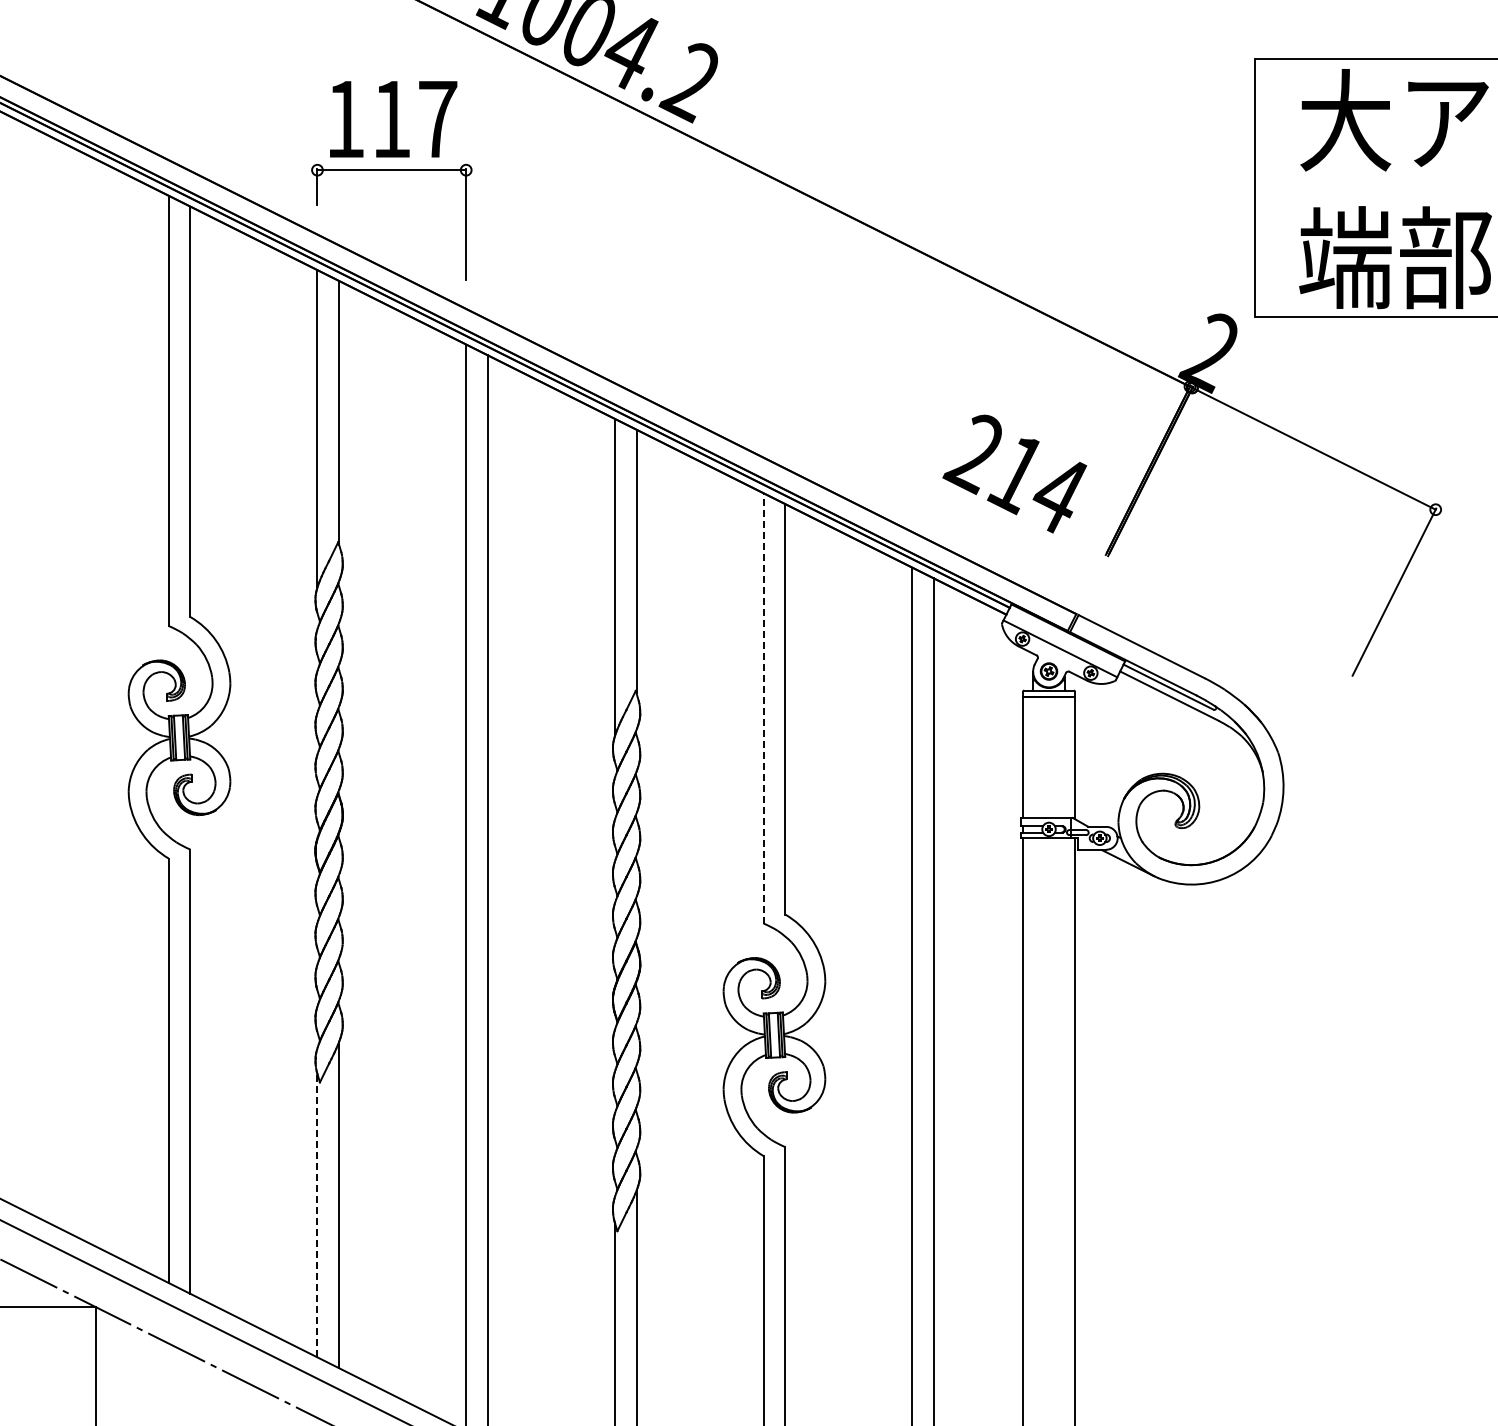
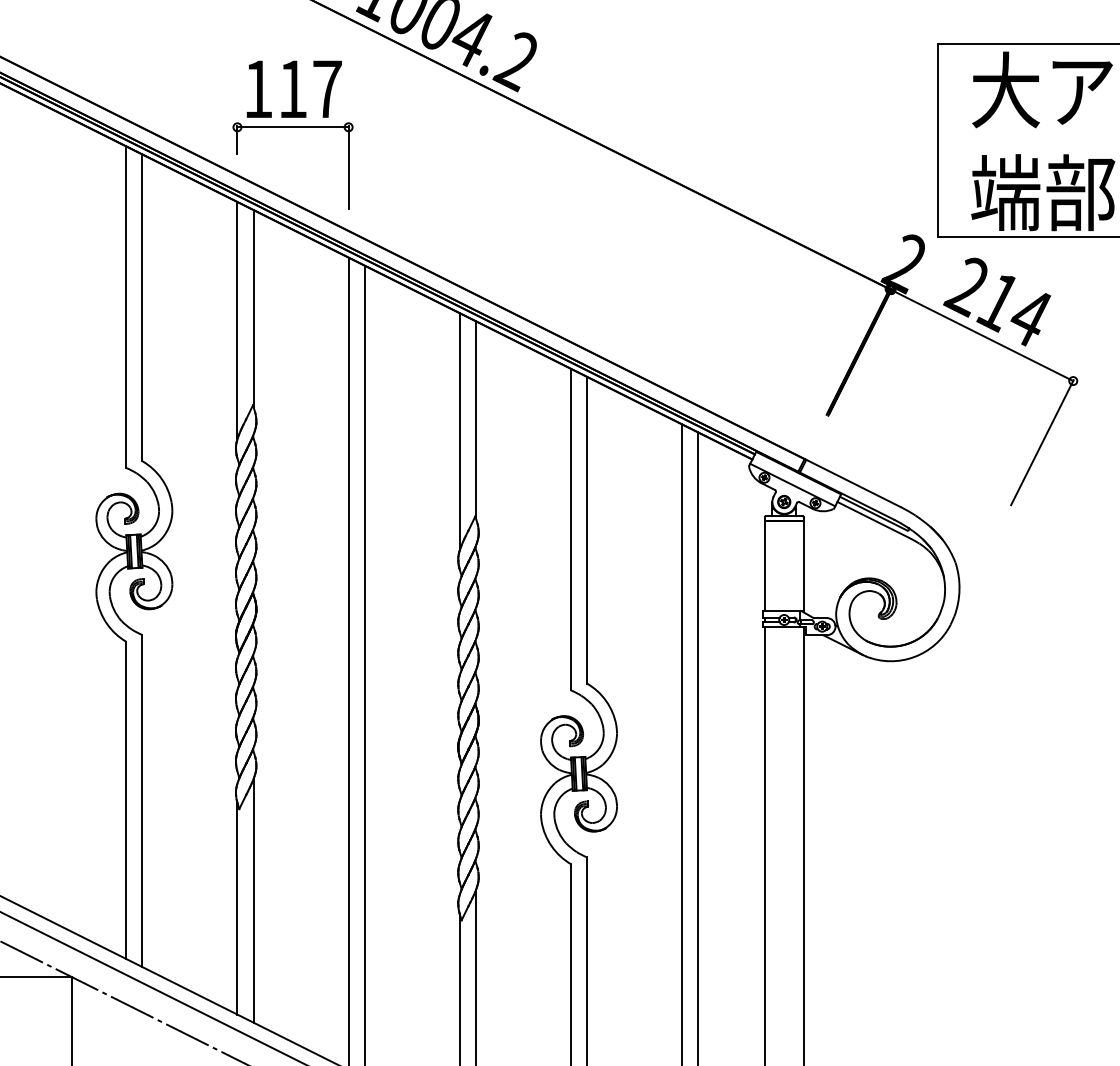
text: (1014, 473) -> (996, 301), moved
line: (763, 707) -> (570, 528), dashed -> solid
line: (317, 1215) -> (237, 908), dashed -> solid

